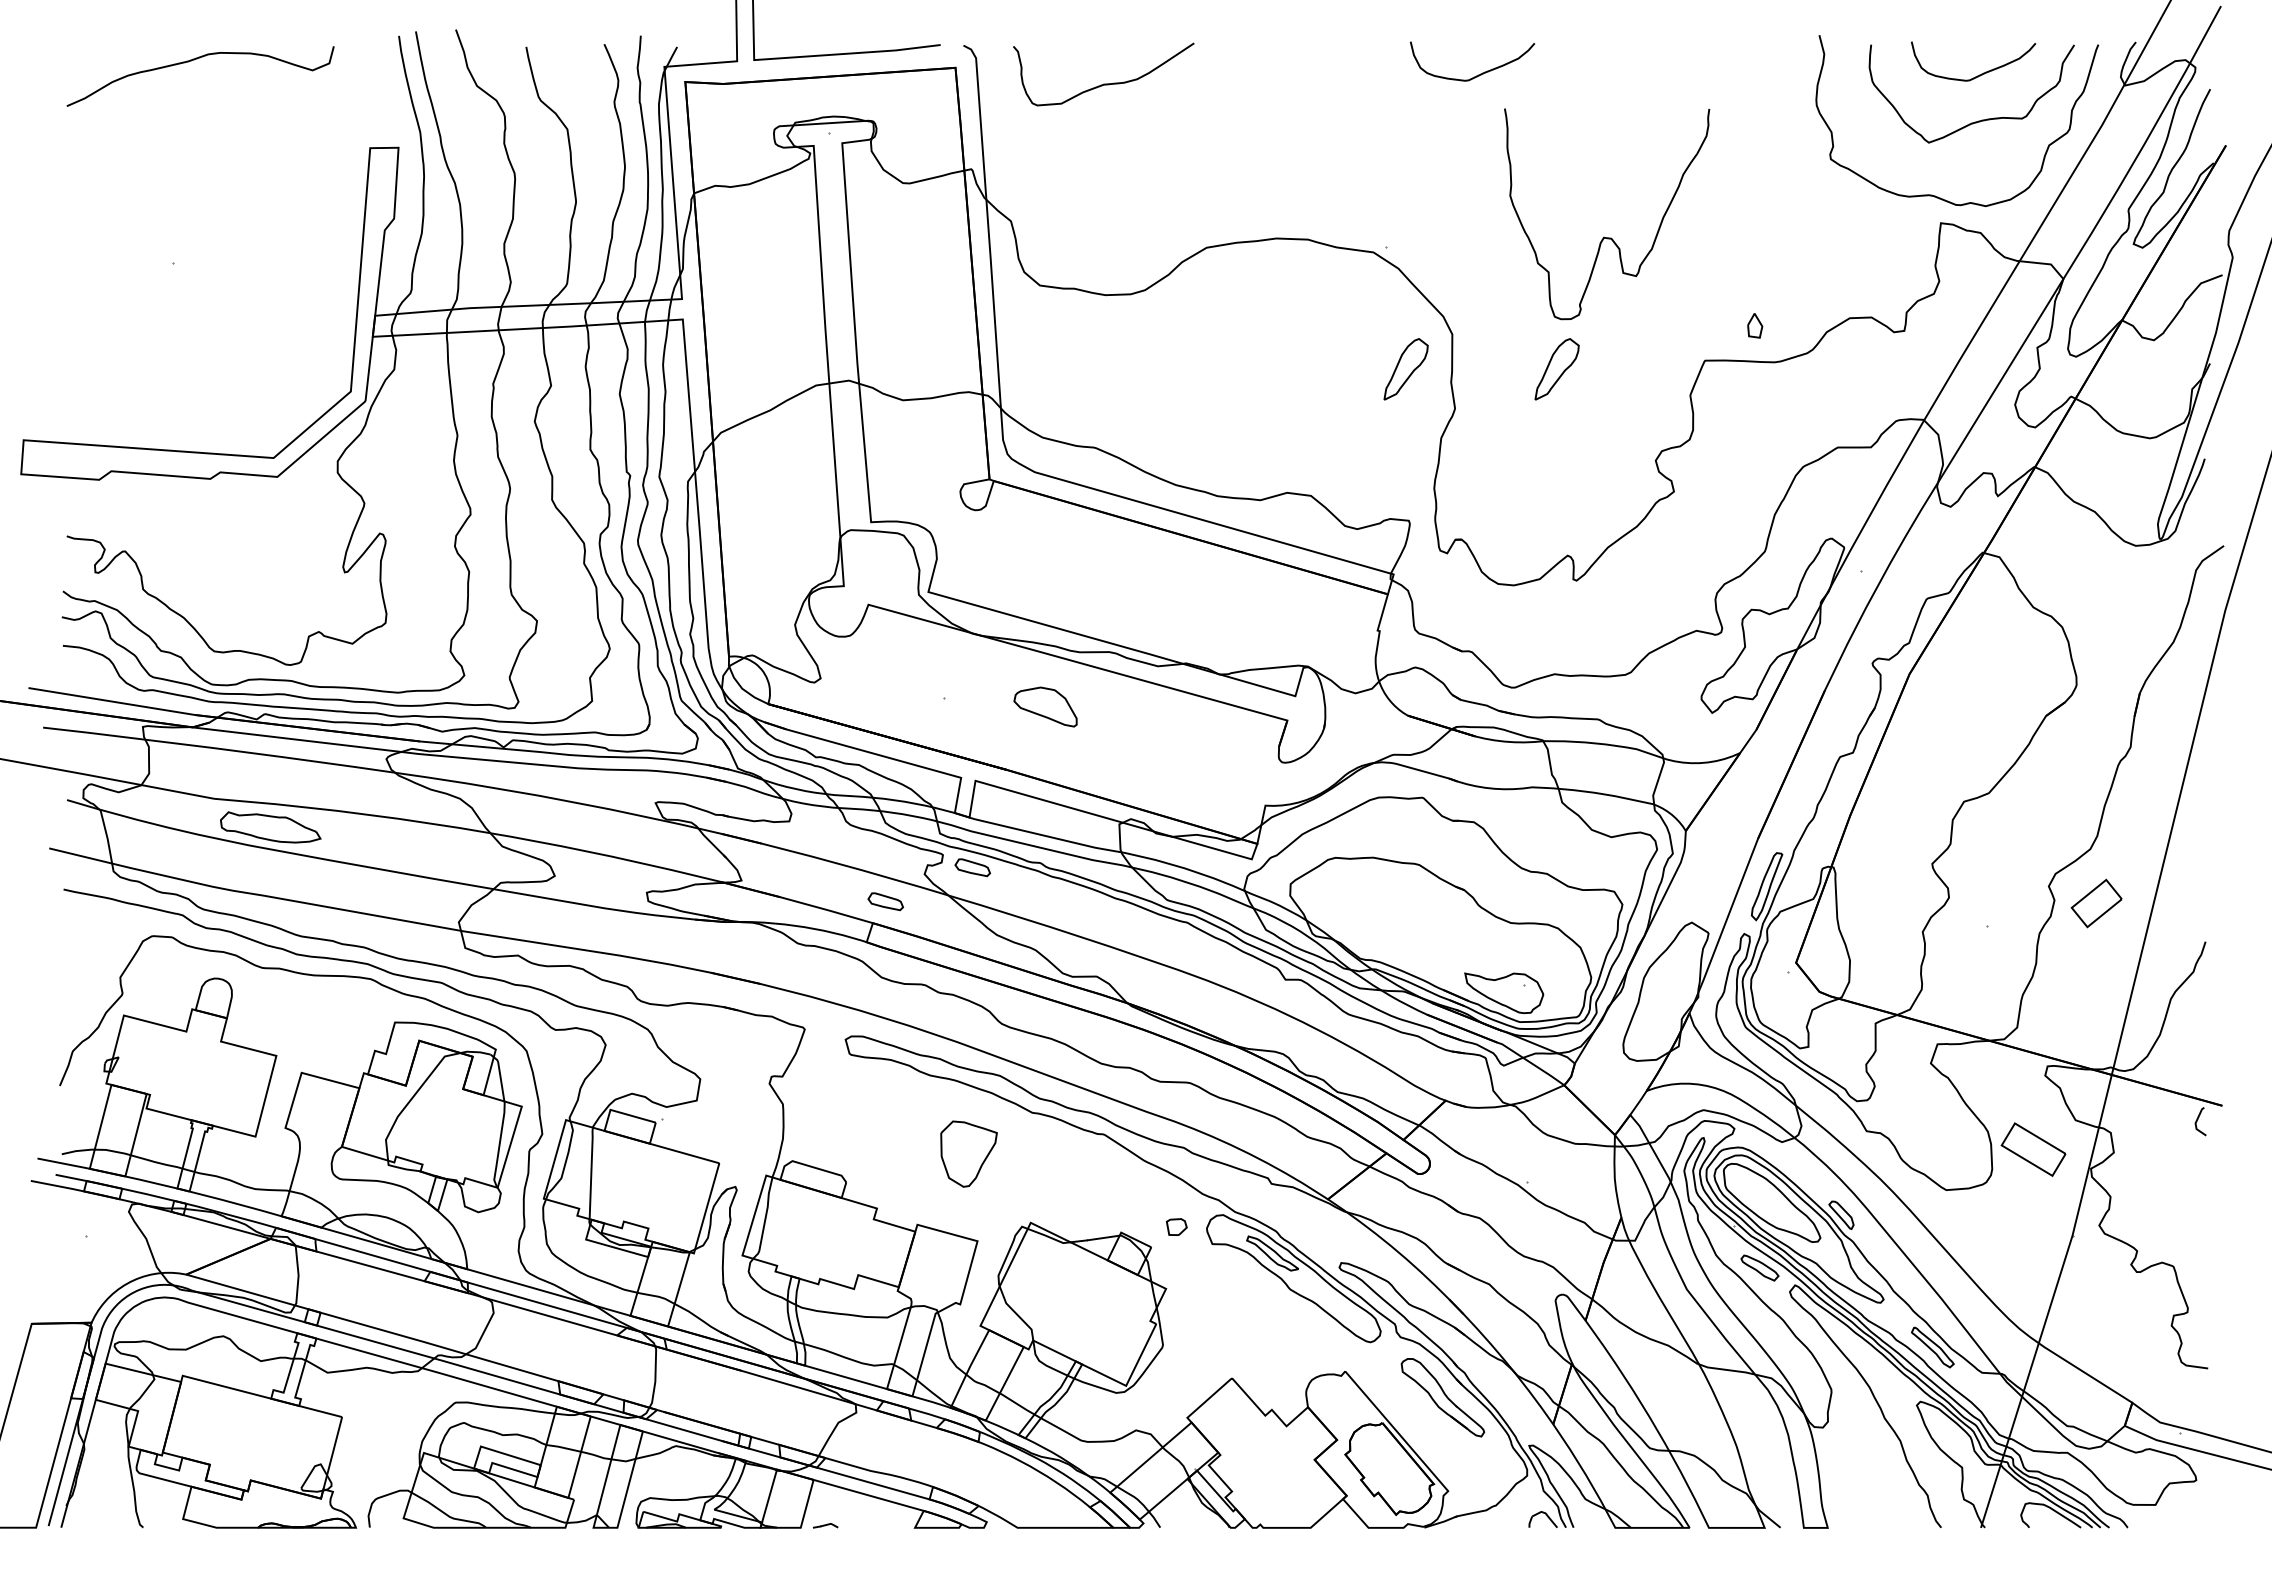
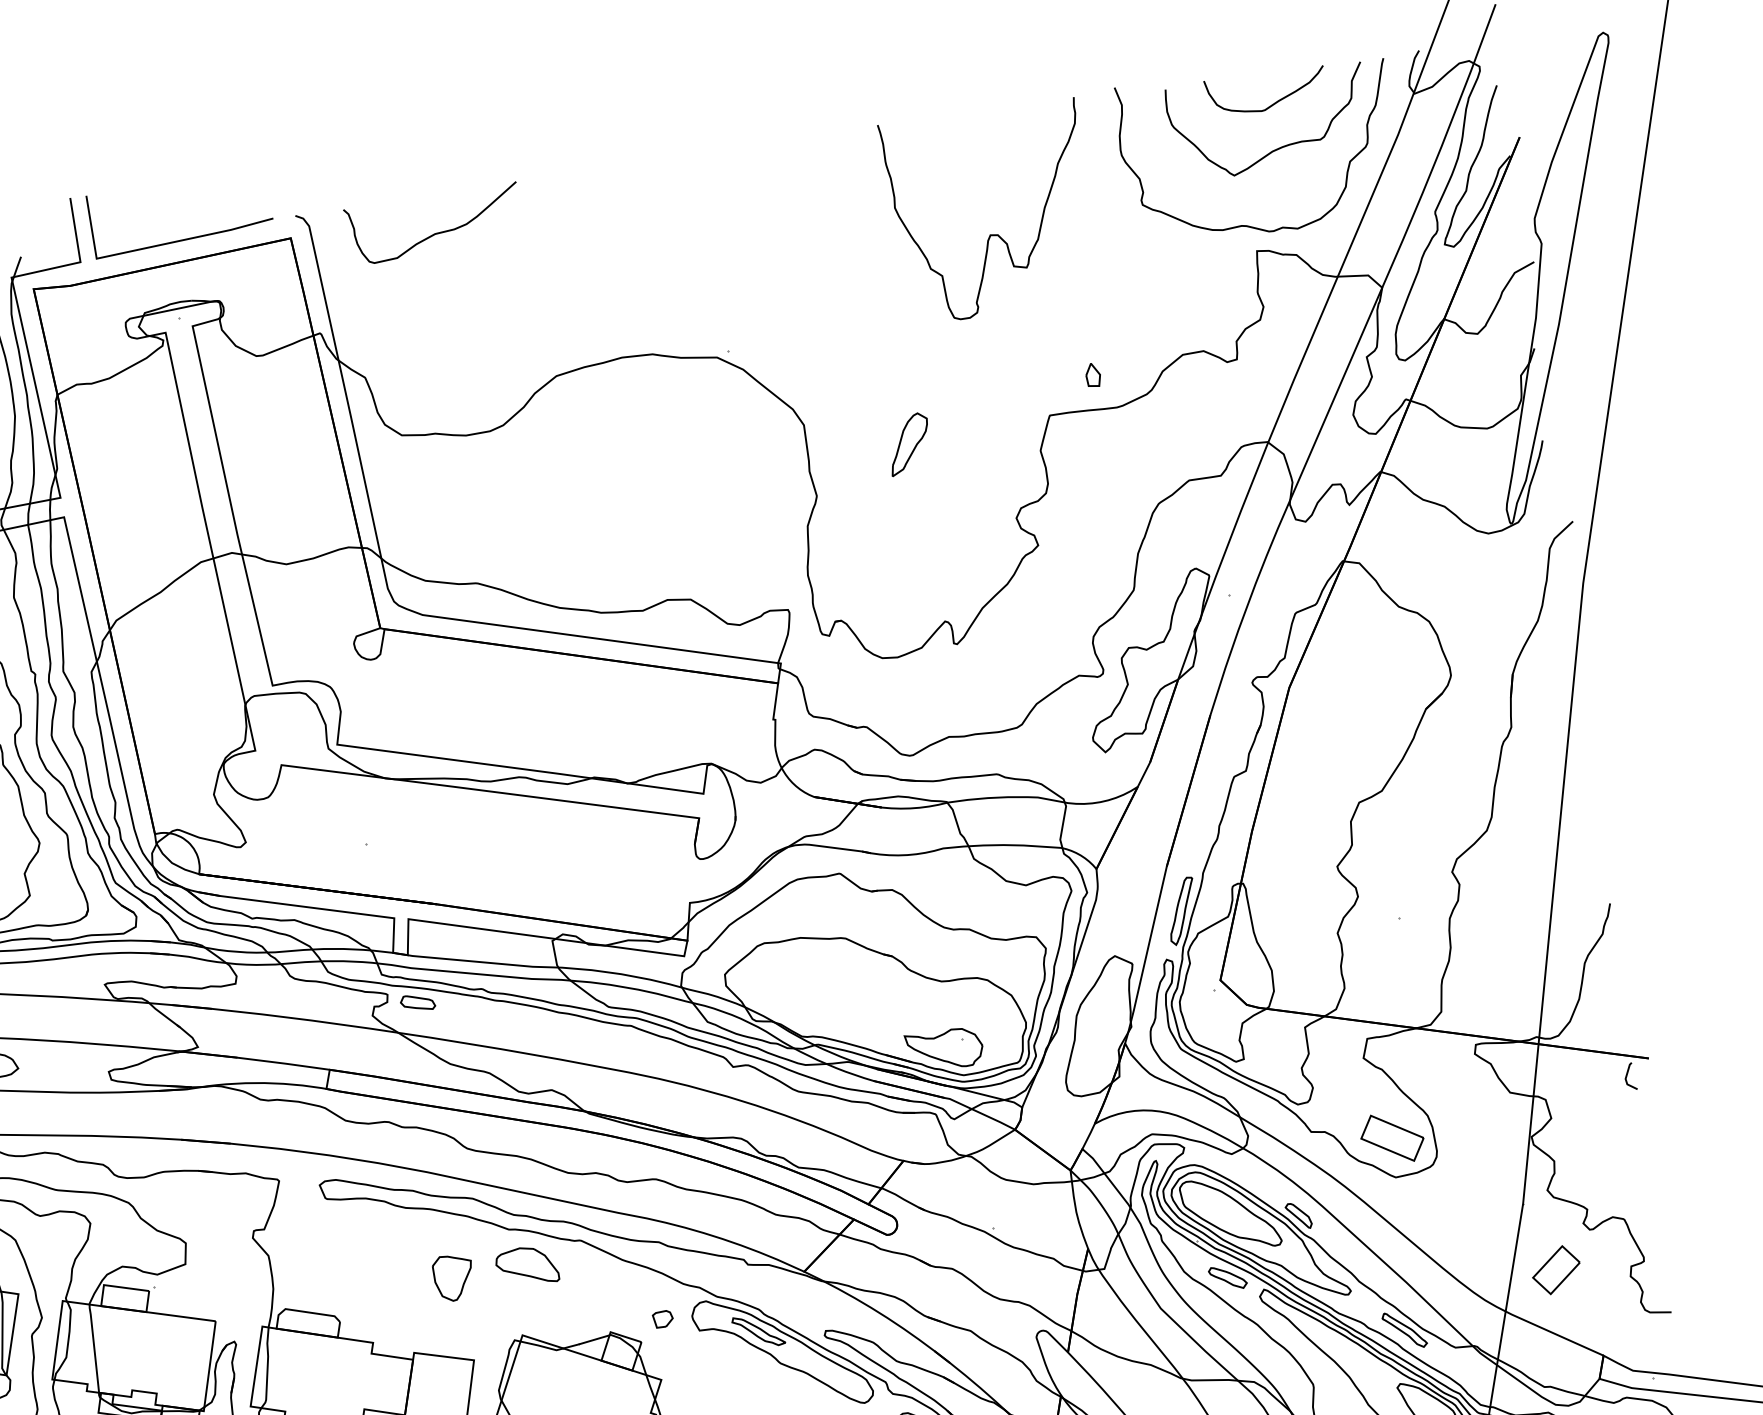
curve: (1478, 74) -> (793, 172), removed
curve: (1604, 236) -> (990, 233), moved
part: (1405, 369) -> (763, 465), removed
part: (1045, 706) -> (526, 1265), moved
part: (885, 901) -> (338, 1047), removed
part: (2096, 903) -> (1556, 1270), moved
part: (2033, 1149) -> (1392, 1138), moved
part: (968, 1153) -> (453, 1277), size x0.71

